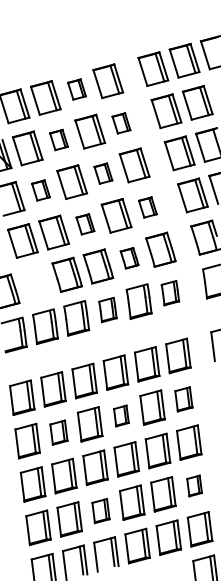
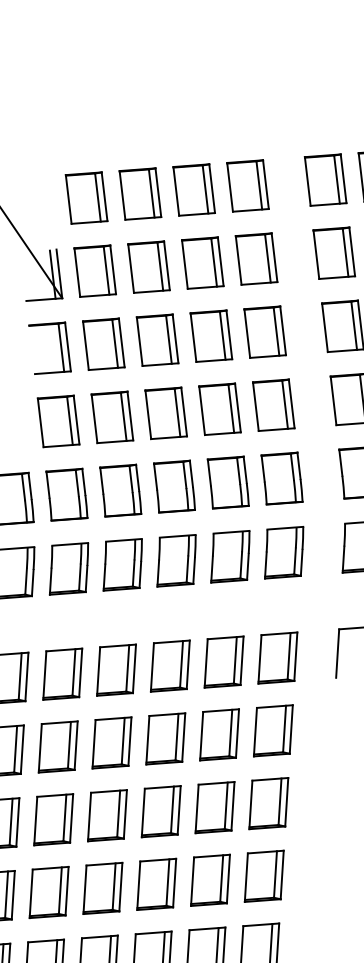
part: (76, 89) -> (193, 189), size x1.67
part: (121, 123) -> (256, 259), size x1.67
part: (58, 139) -> (148, 266), size x1.67
part: (103, 173) -> (211, 335), size x1.67
part: (40, 190) -> (103, 344), size x1.67
part: (147, 207) -> (273, 405), size x1.67
part: (85, 224) -> (166, 413), size x1.67
part: (129, 258) -> (227, 483), size x1.67
part: (35, 283) -> (66, 495), added
part: (170, 292) -> (284, 551), size x1.43
part: (107, 309) -> (176, 559), size x1.43
part: (183, 399) -> (272, 731), size x1.43
part: (121, 415) -> (166, 738), size x1.67
part: (58, 432) -> (57, 746), size x1.43
part: (194, 485) -> (264, 875), size x1.67
part: (100, 510) -> (102, 887), size x1.43

